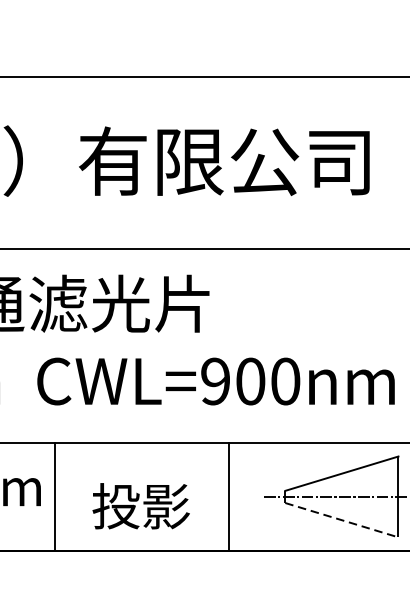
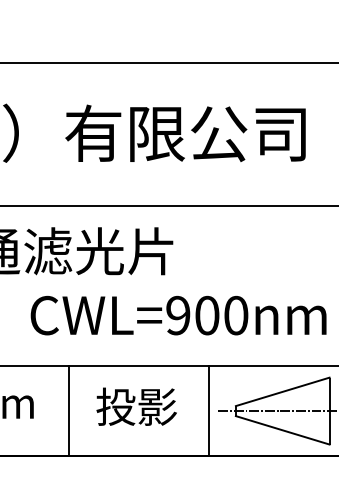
line: (55, 496) -> (69, 410), moved
line: (227, 496) -> (208, 410), moved
text: (140, 505) -> (136, 406), moved
line: (341, 520) -> (282, 430), dashed -> solid

